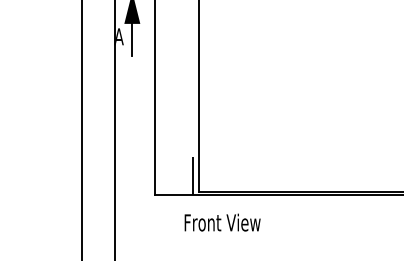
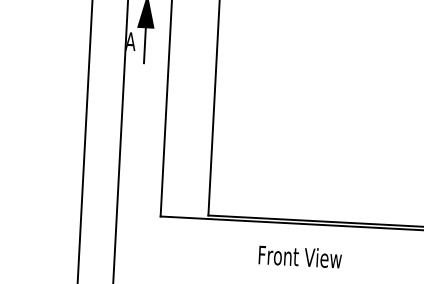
line: (192, 175) -> (202, 196), removed
text: (222, 222) -> (300, 256), moved

